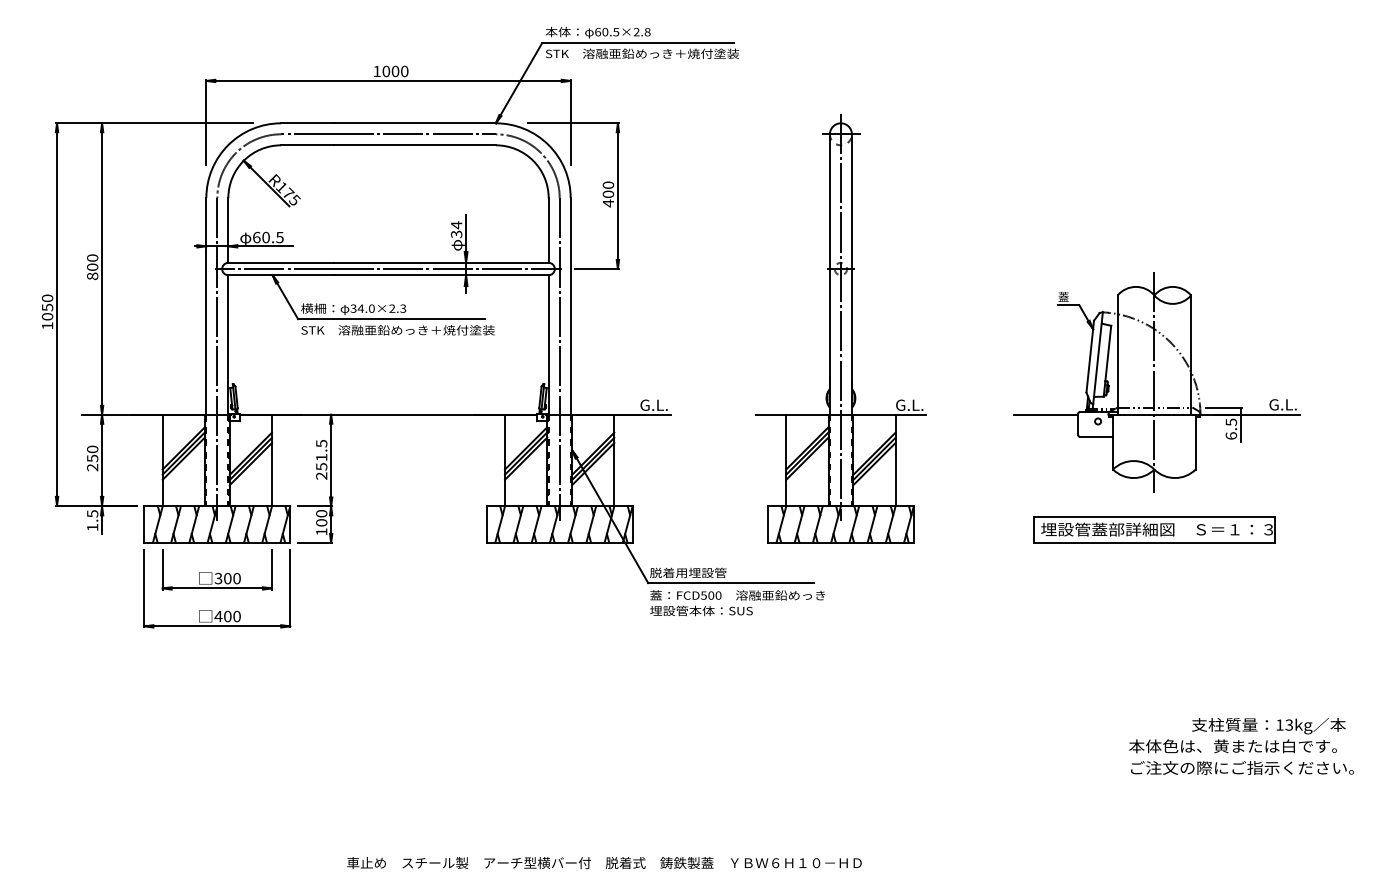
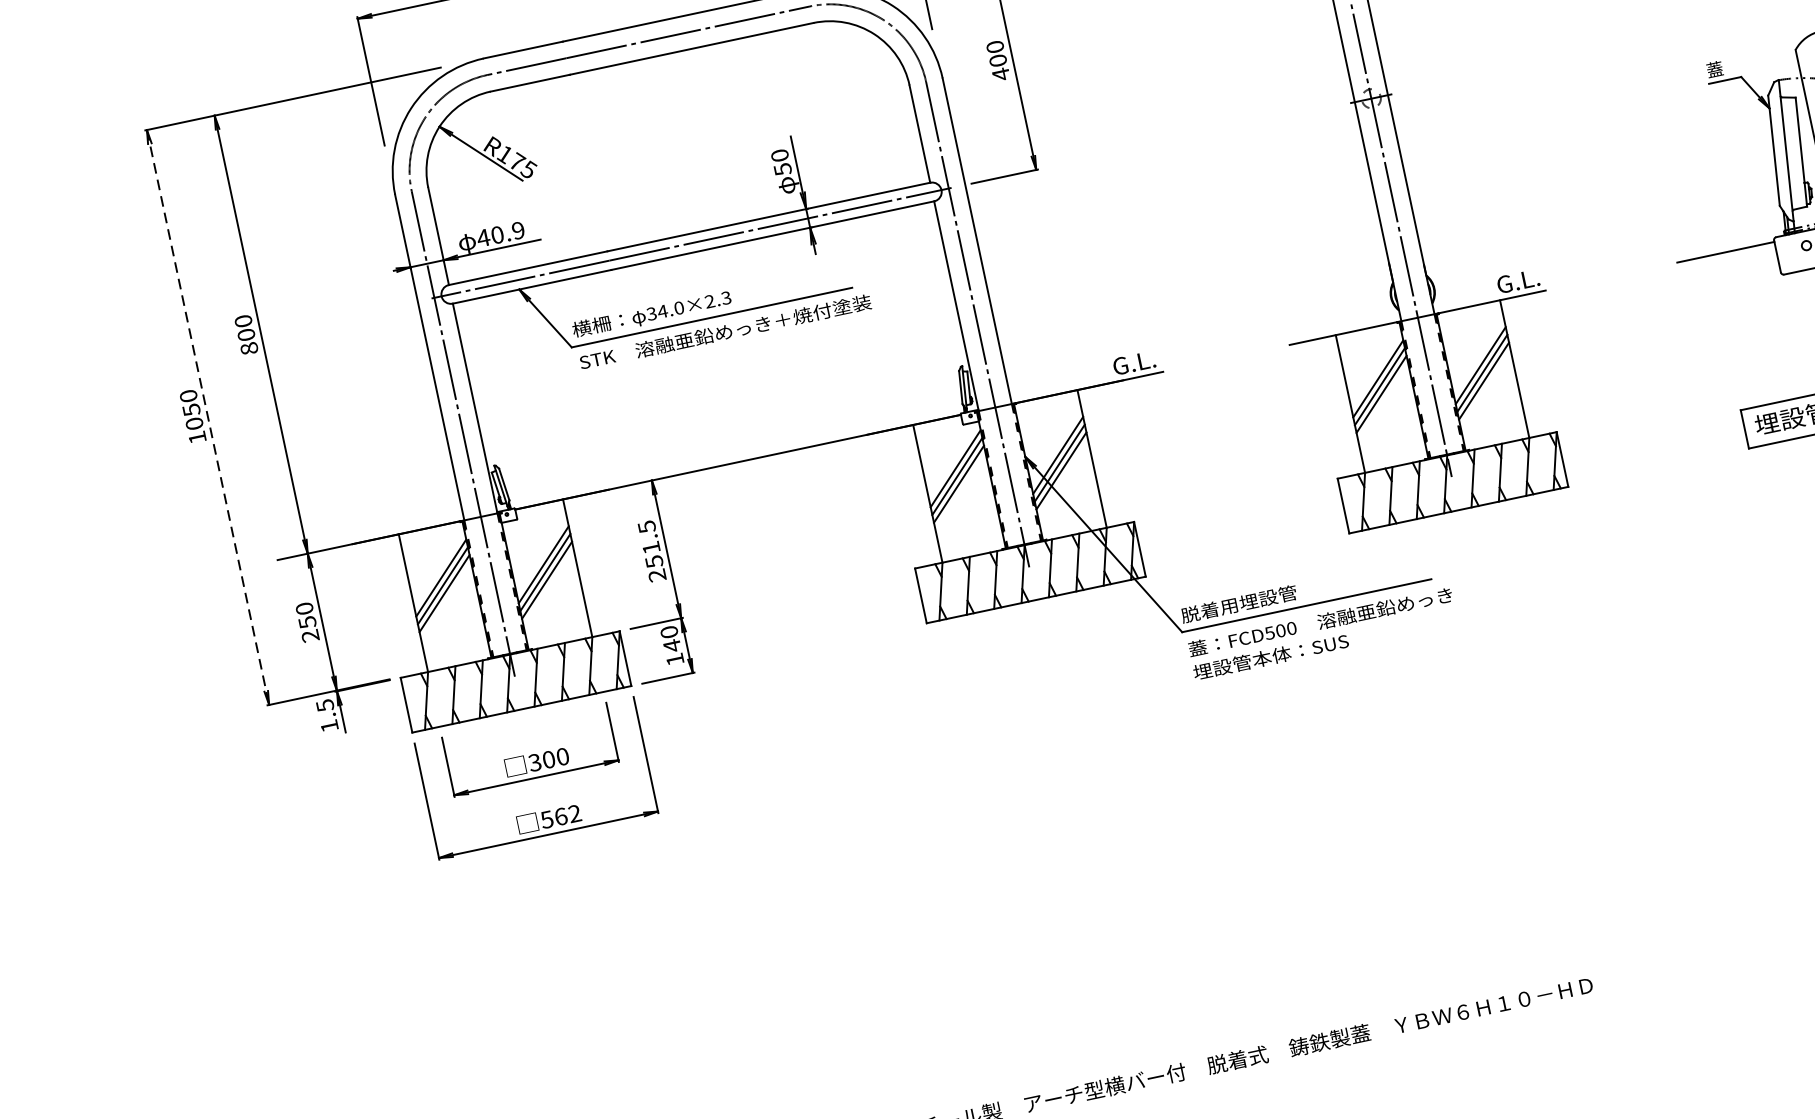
text: (456, 229) -> (781, 162), 34 -> 50
text: (267, 237) -> (499, 234), 60.5 -> 40.9
line: (57, 315) -> (209, 418), solid -> dashed
text: (321, 522) -> (671, 645), 100 -> 140
text: (227, 616) -> (560, 816), 400 -> 562

